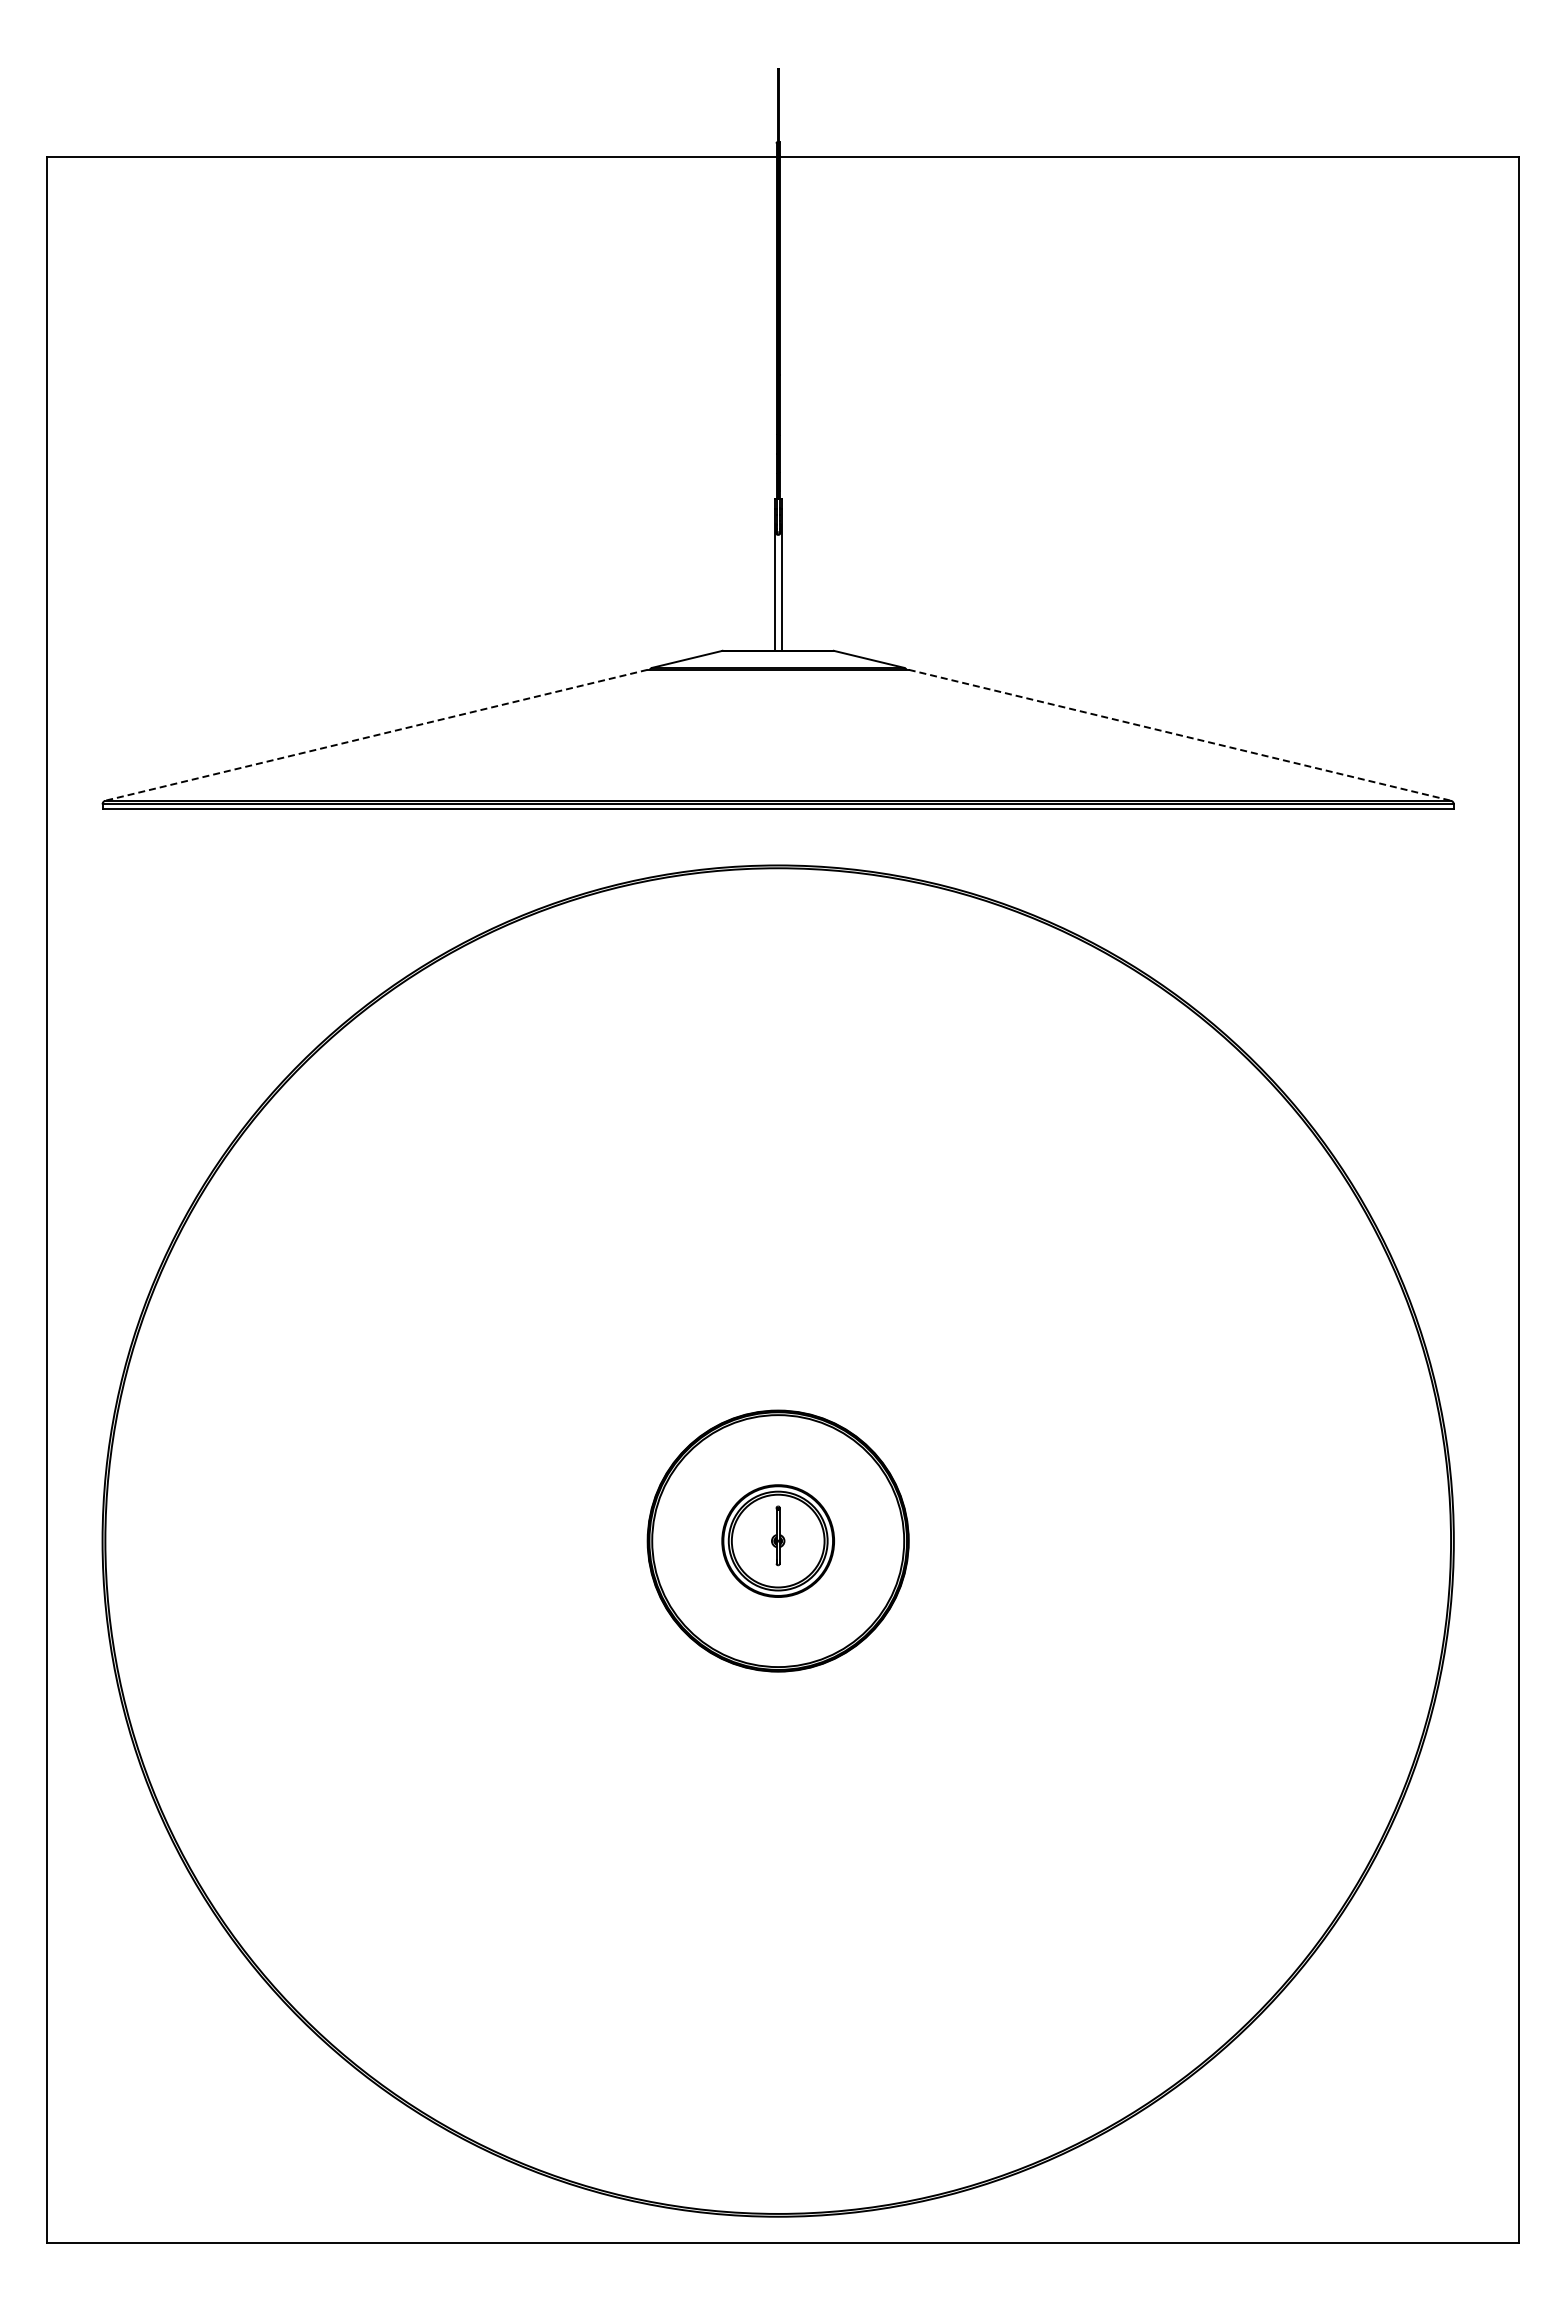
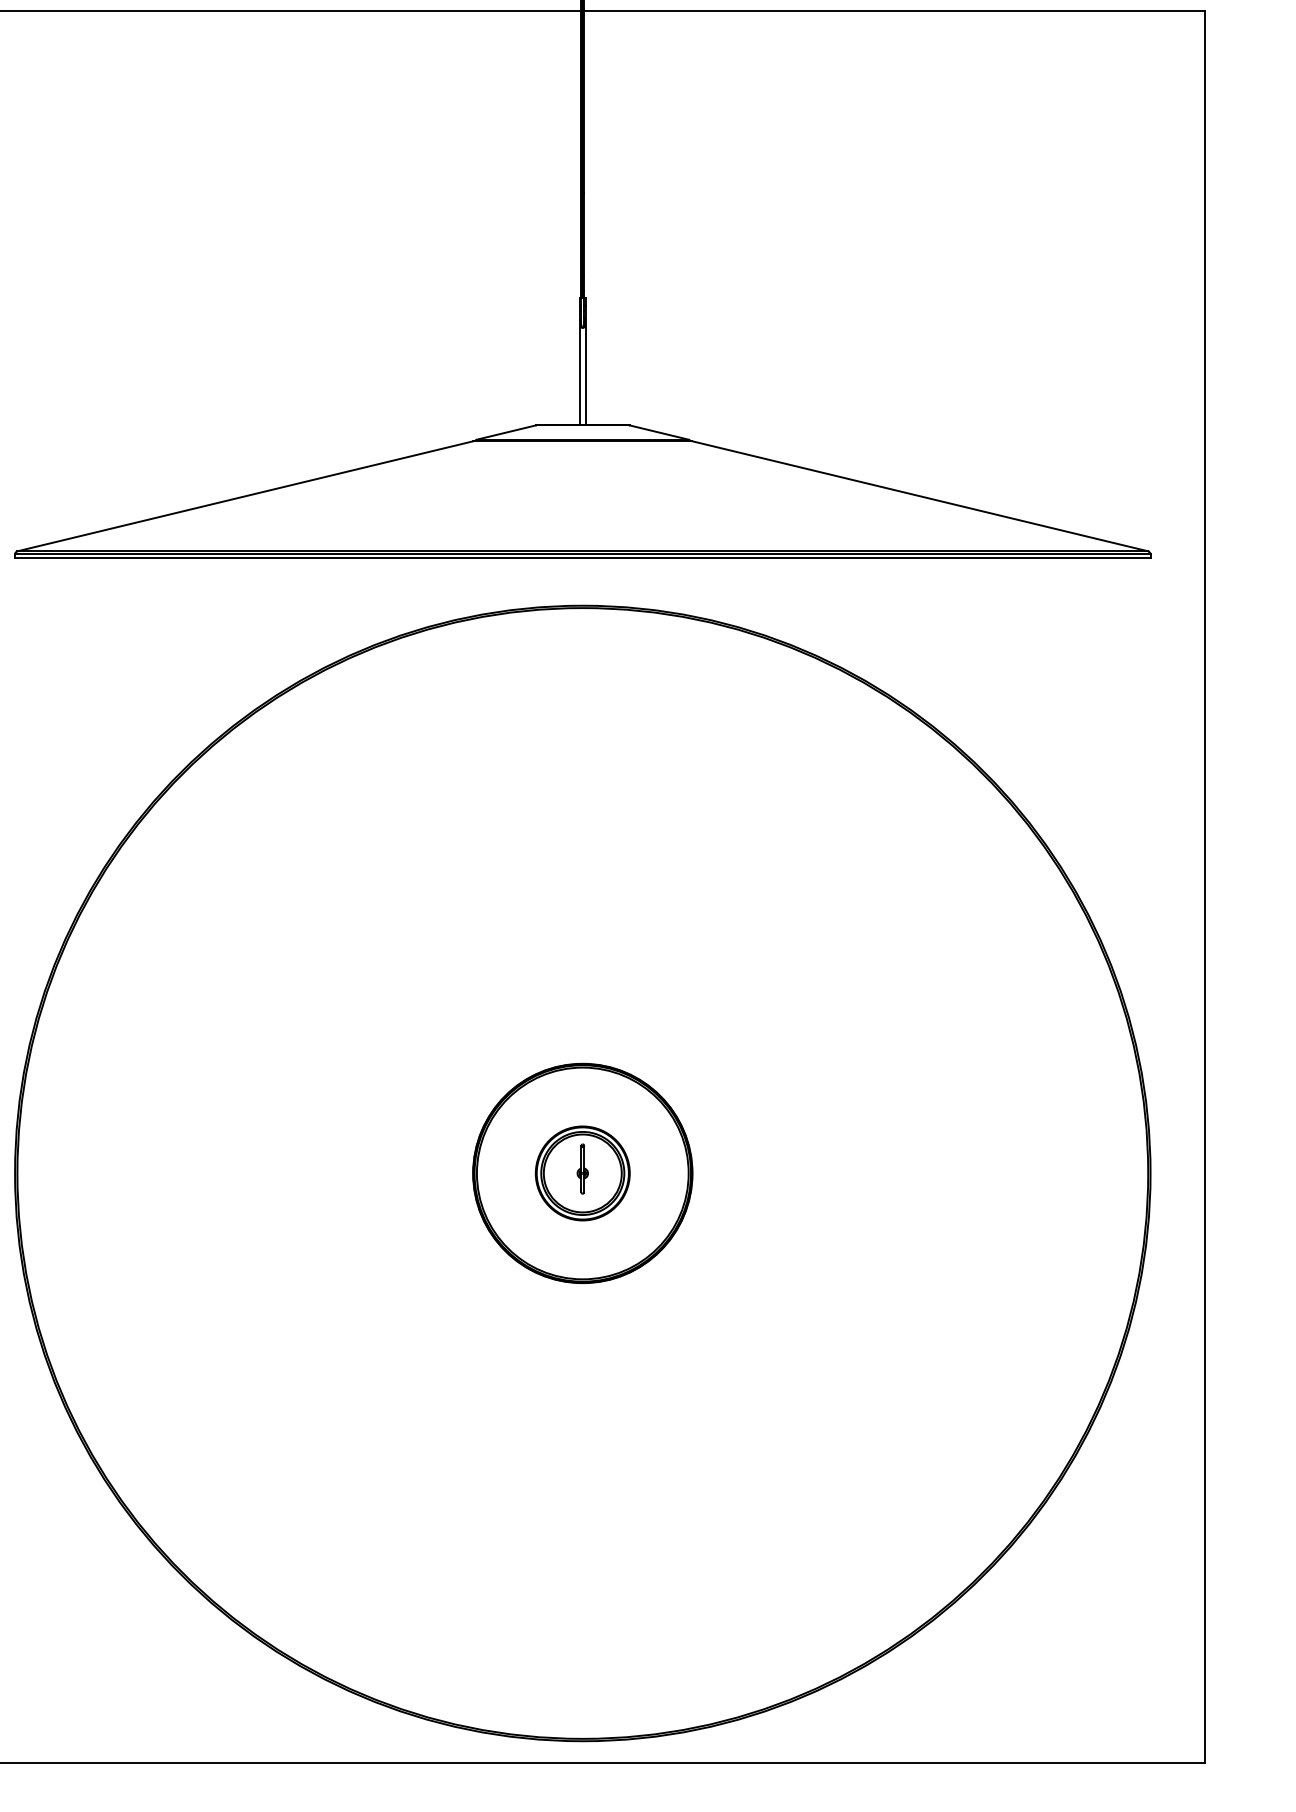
line: (376, 735) -> (245, 496), dashed -> solid
line: (1179, 735) -> (920, 496), dashed -> solid

